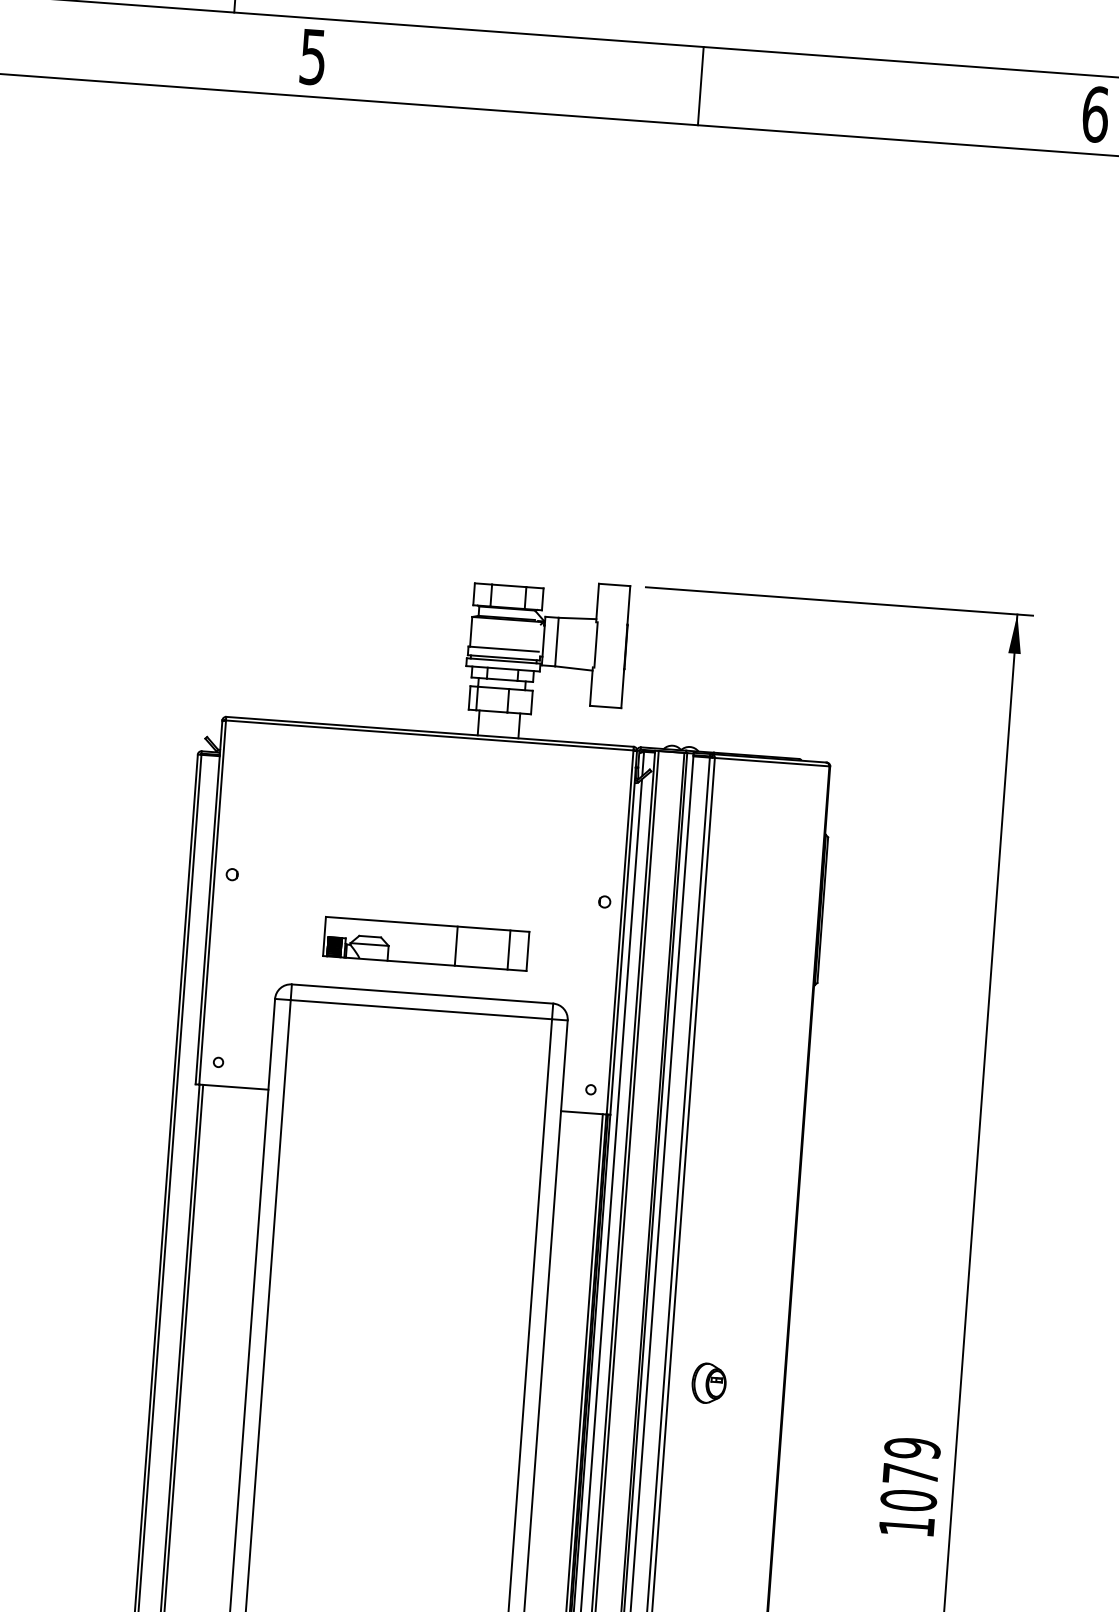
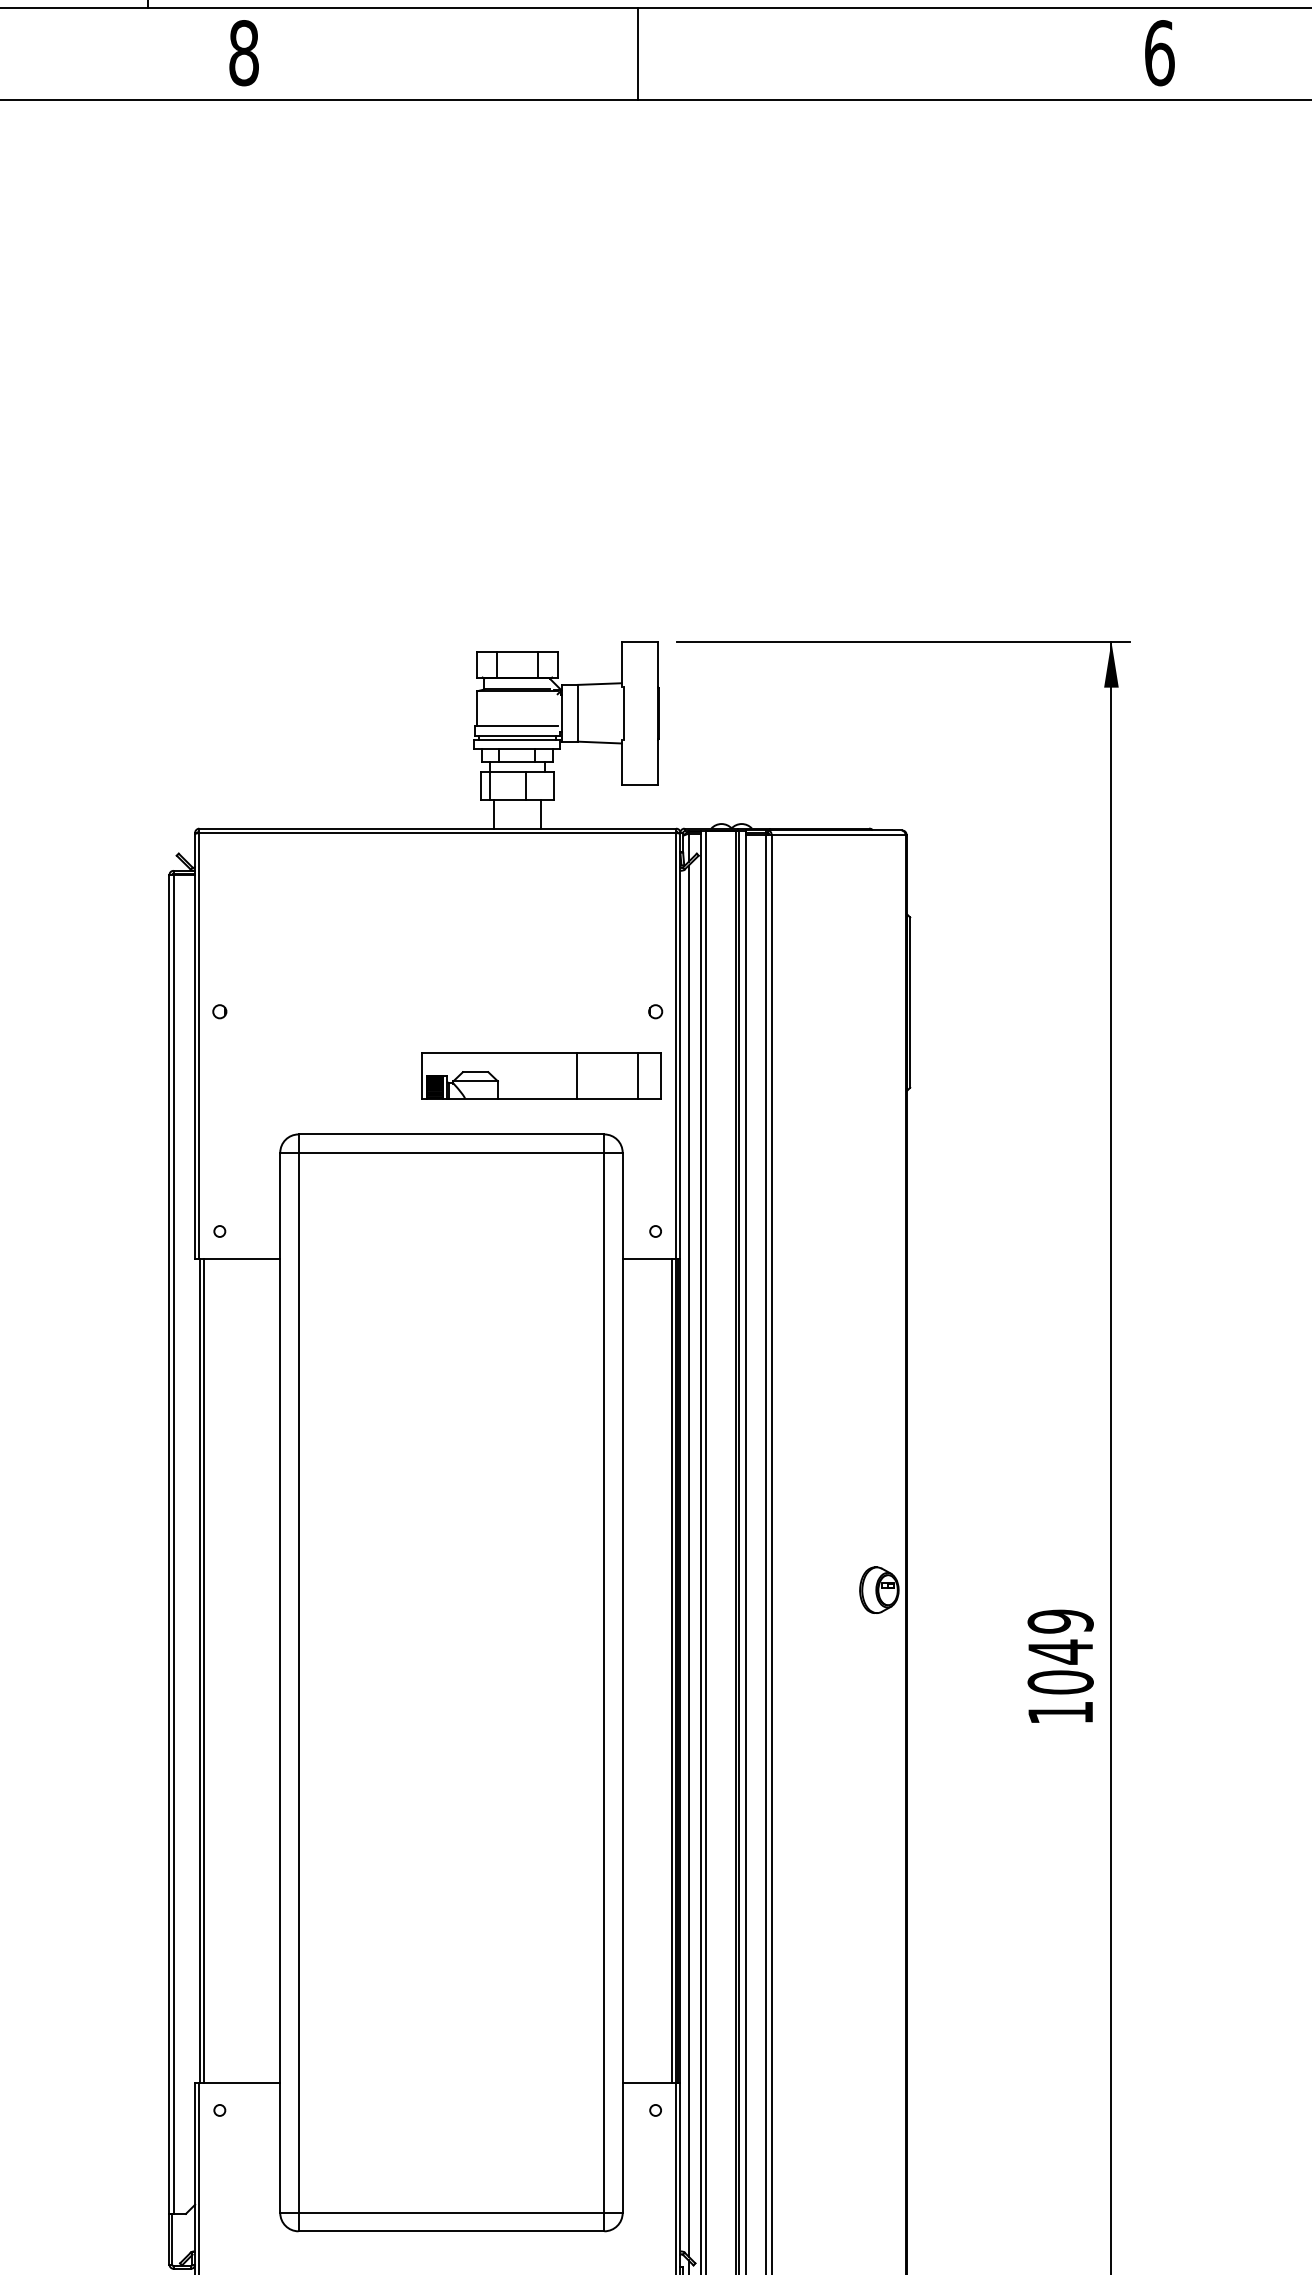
text: (312, 57) -> (243, 53), 5 -> 8
line: (700, 85) -> (637, 53), moved
part: (426, 943) -> (541, 1075), moved
part: (709, 1382) -> (879, 1589), moved
text: (910, 1474) -> (1060, 1651), 1079 -> 1049

